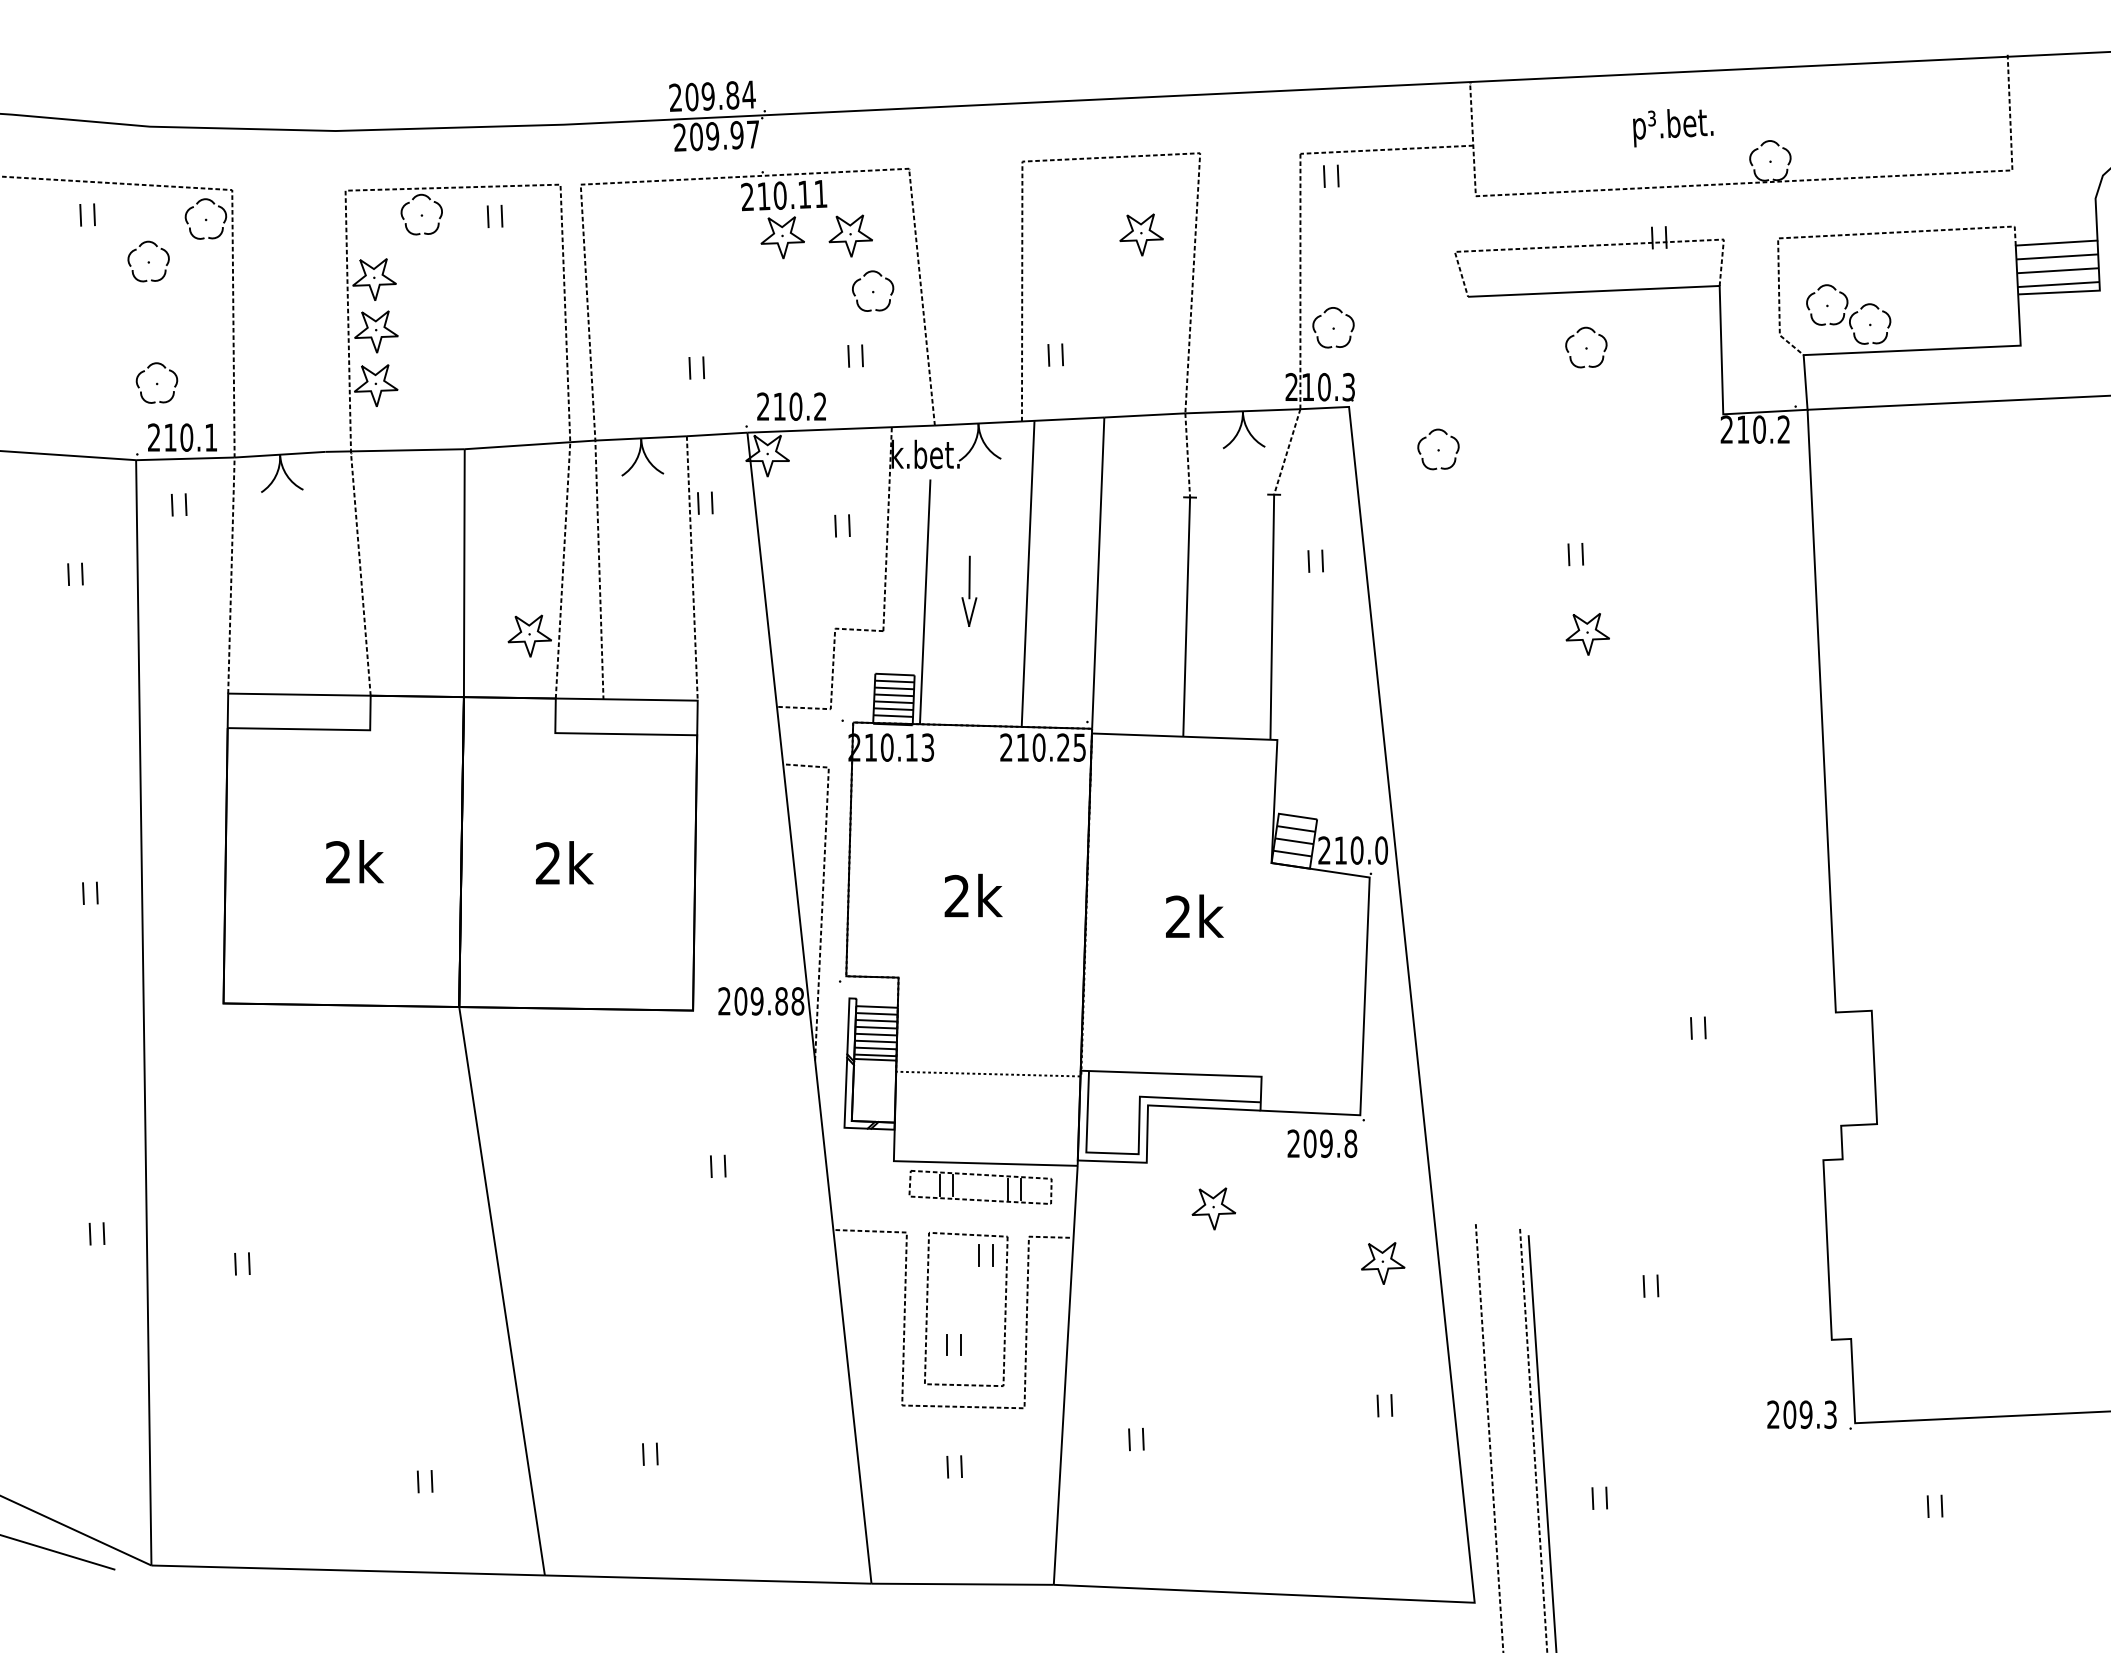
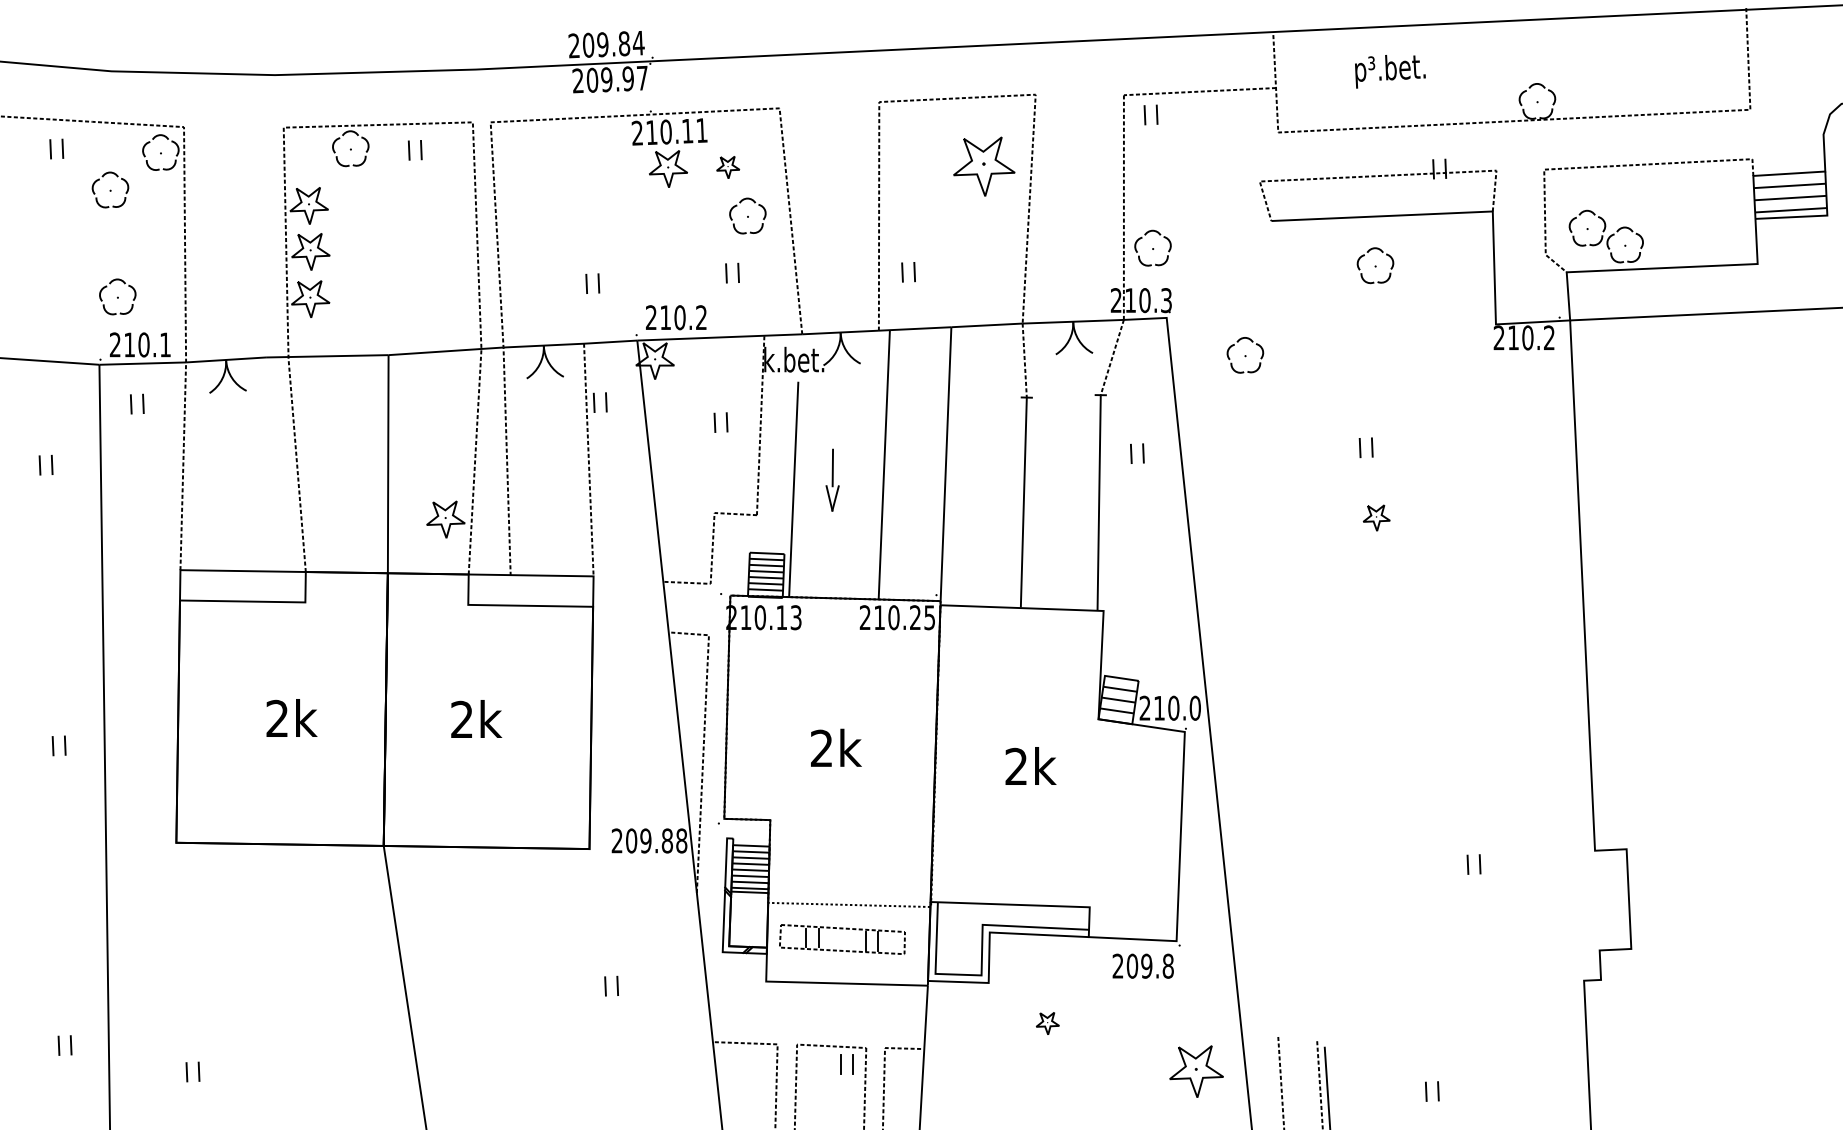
text: (1673, 128) -> (1390, 72), moved
part: (1141, 234) -> (984, 166), size x1.6
part: (850, 235) -> (728, 167), size x0.6
part: (1587, 634) -> (1376, 518), size x0.7
part: (980, 1175) -> (842, 929), moved
part: (1213, 1208) -> (1047, 1023), size x0.6
part: (1383, 1263) -> (1197, 1071), size x1.4

